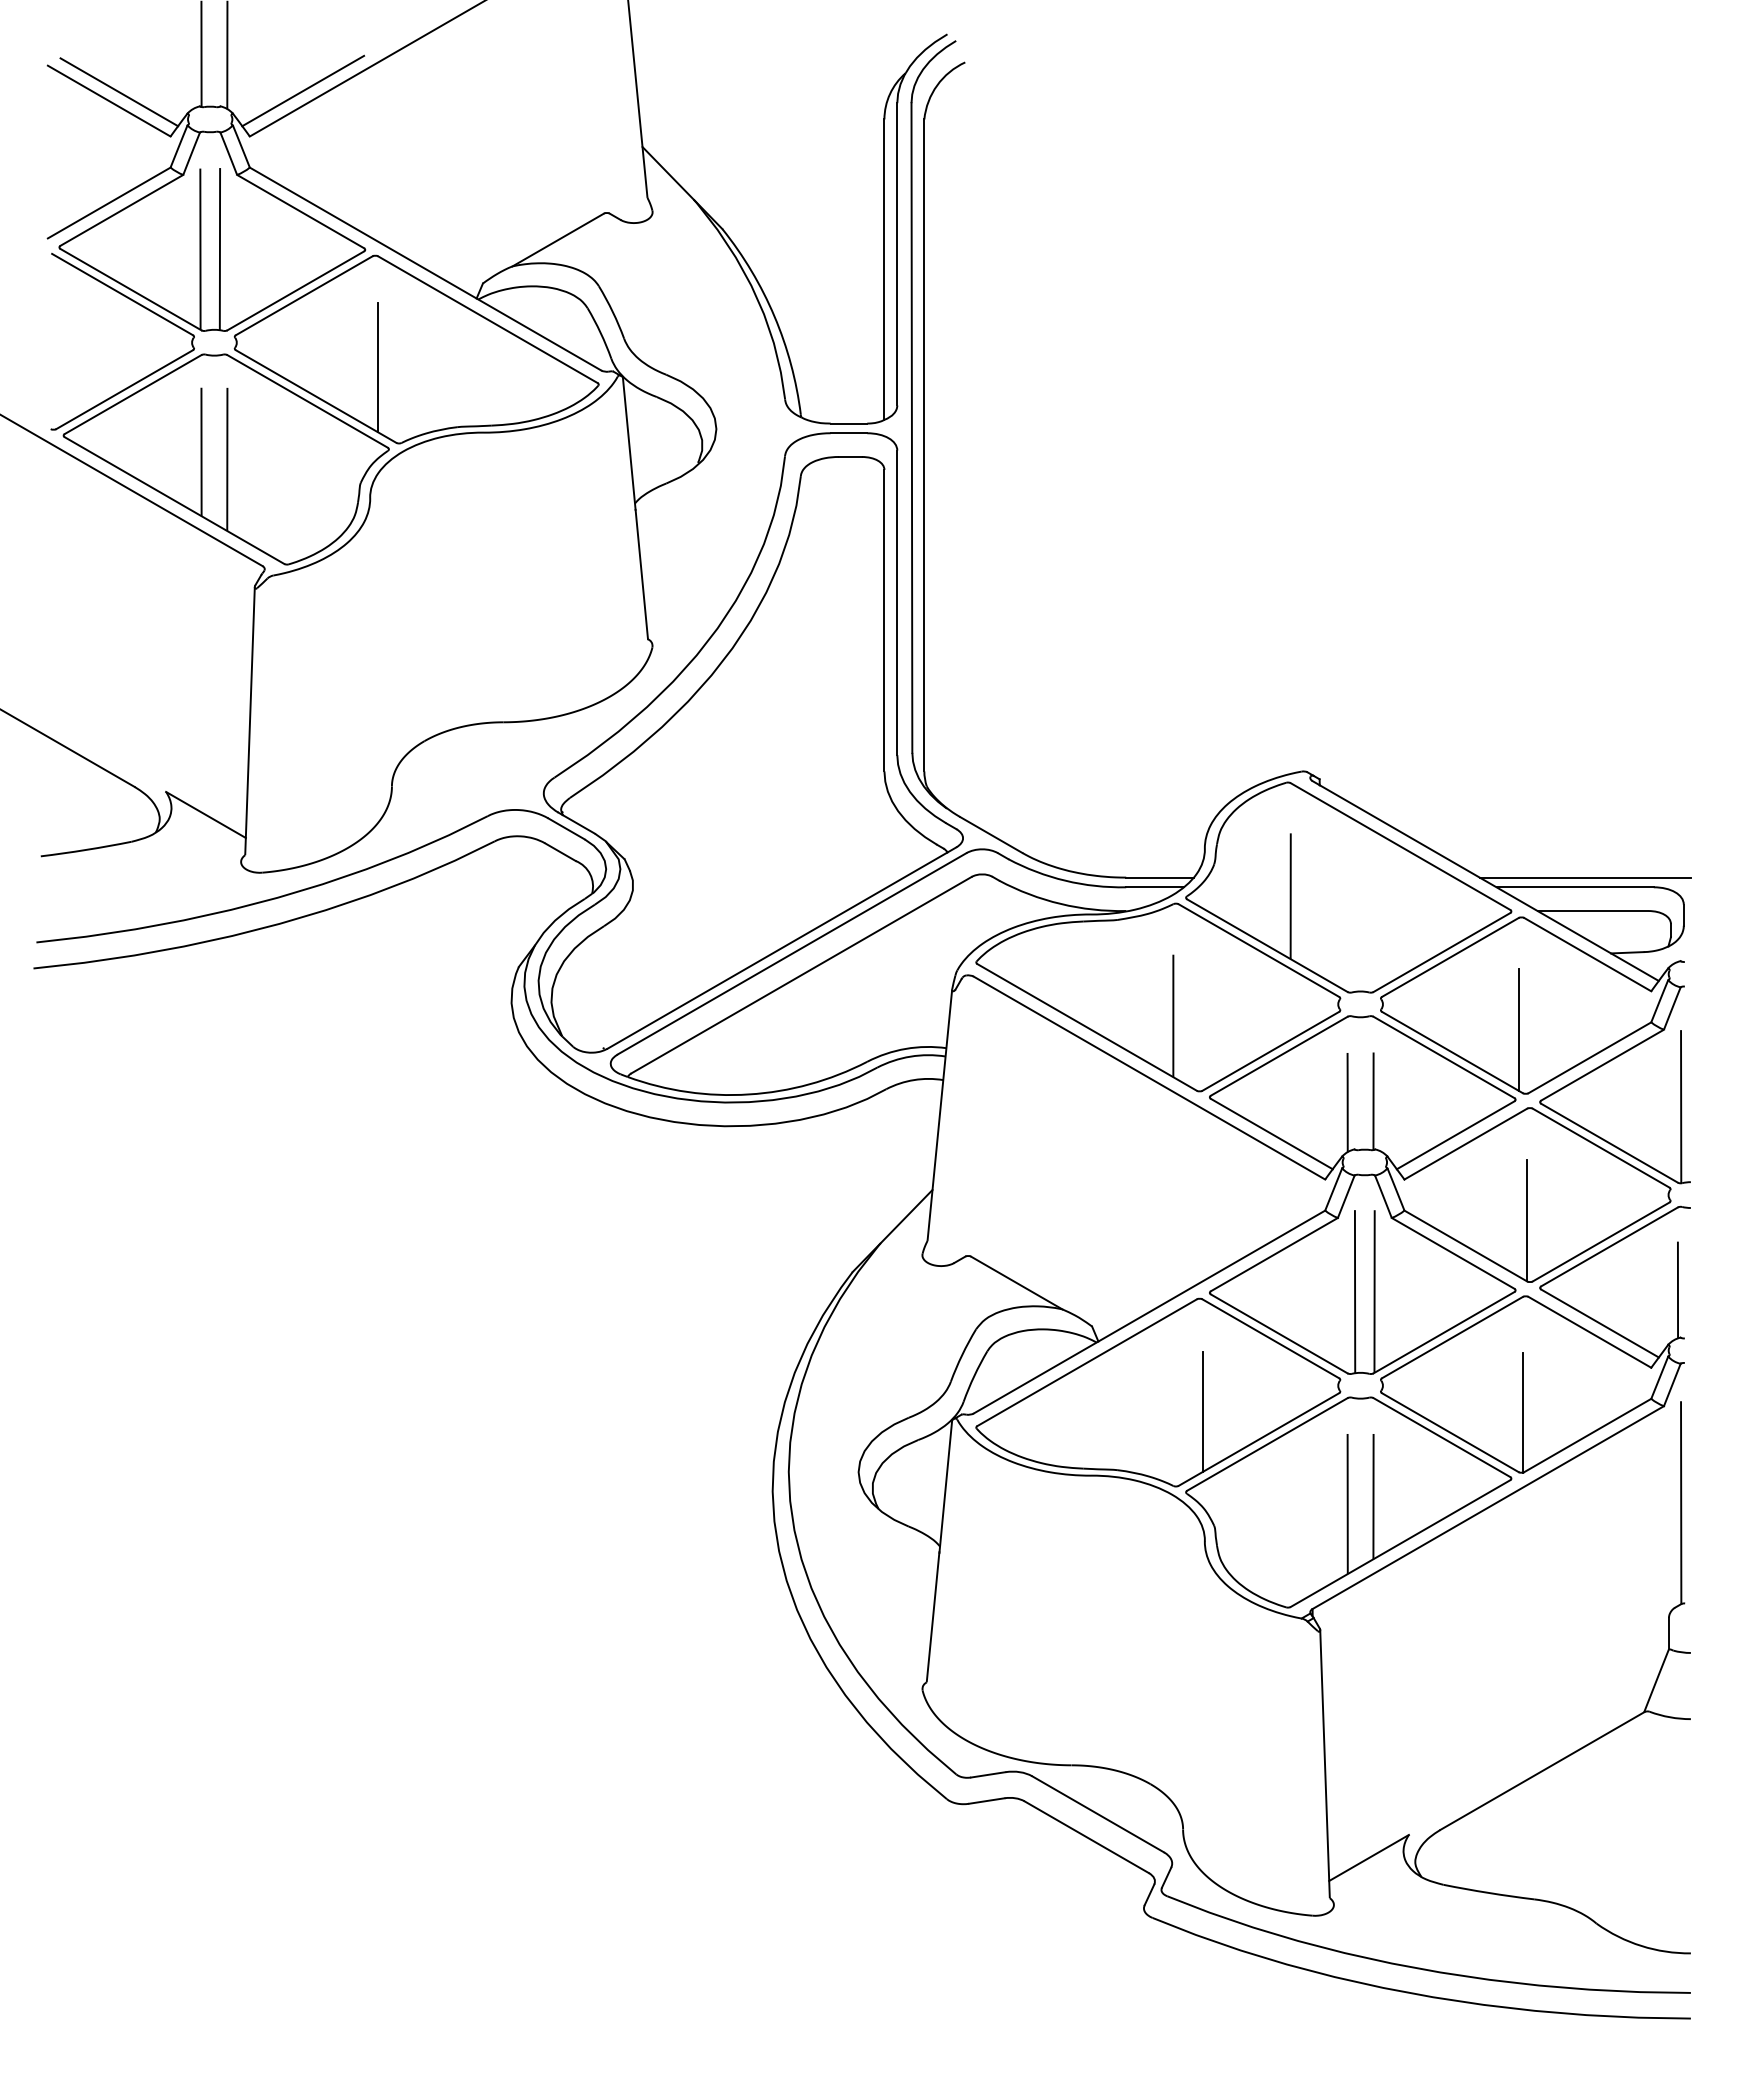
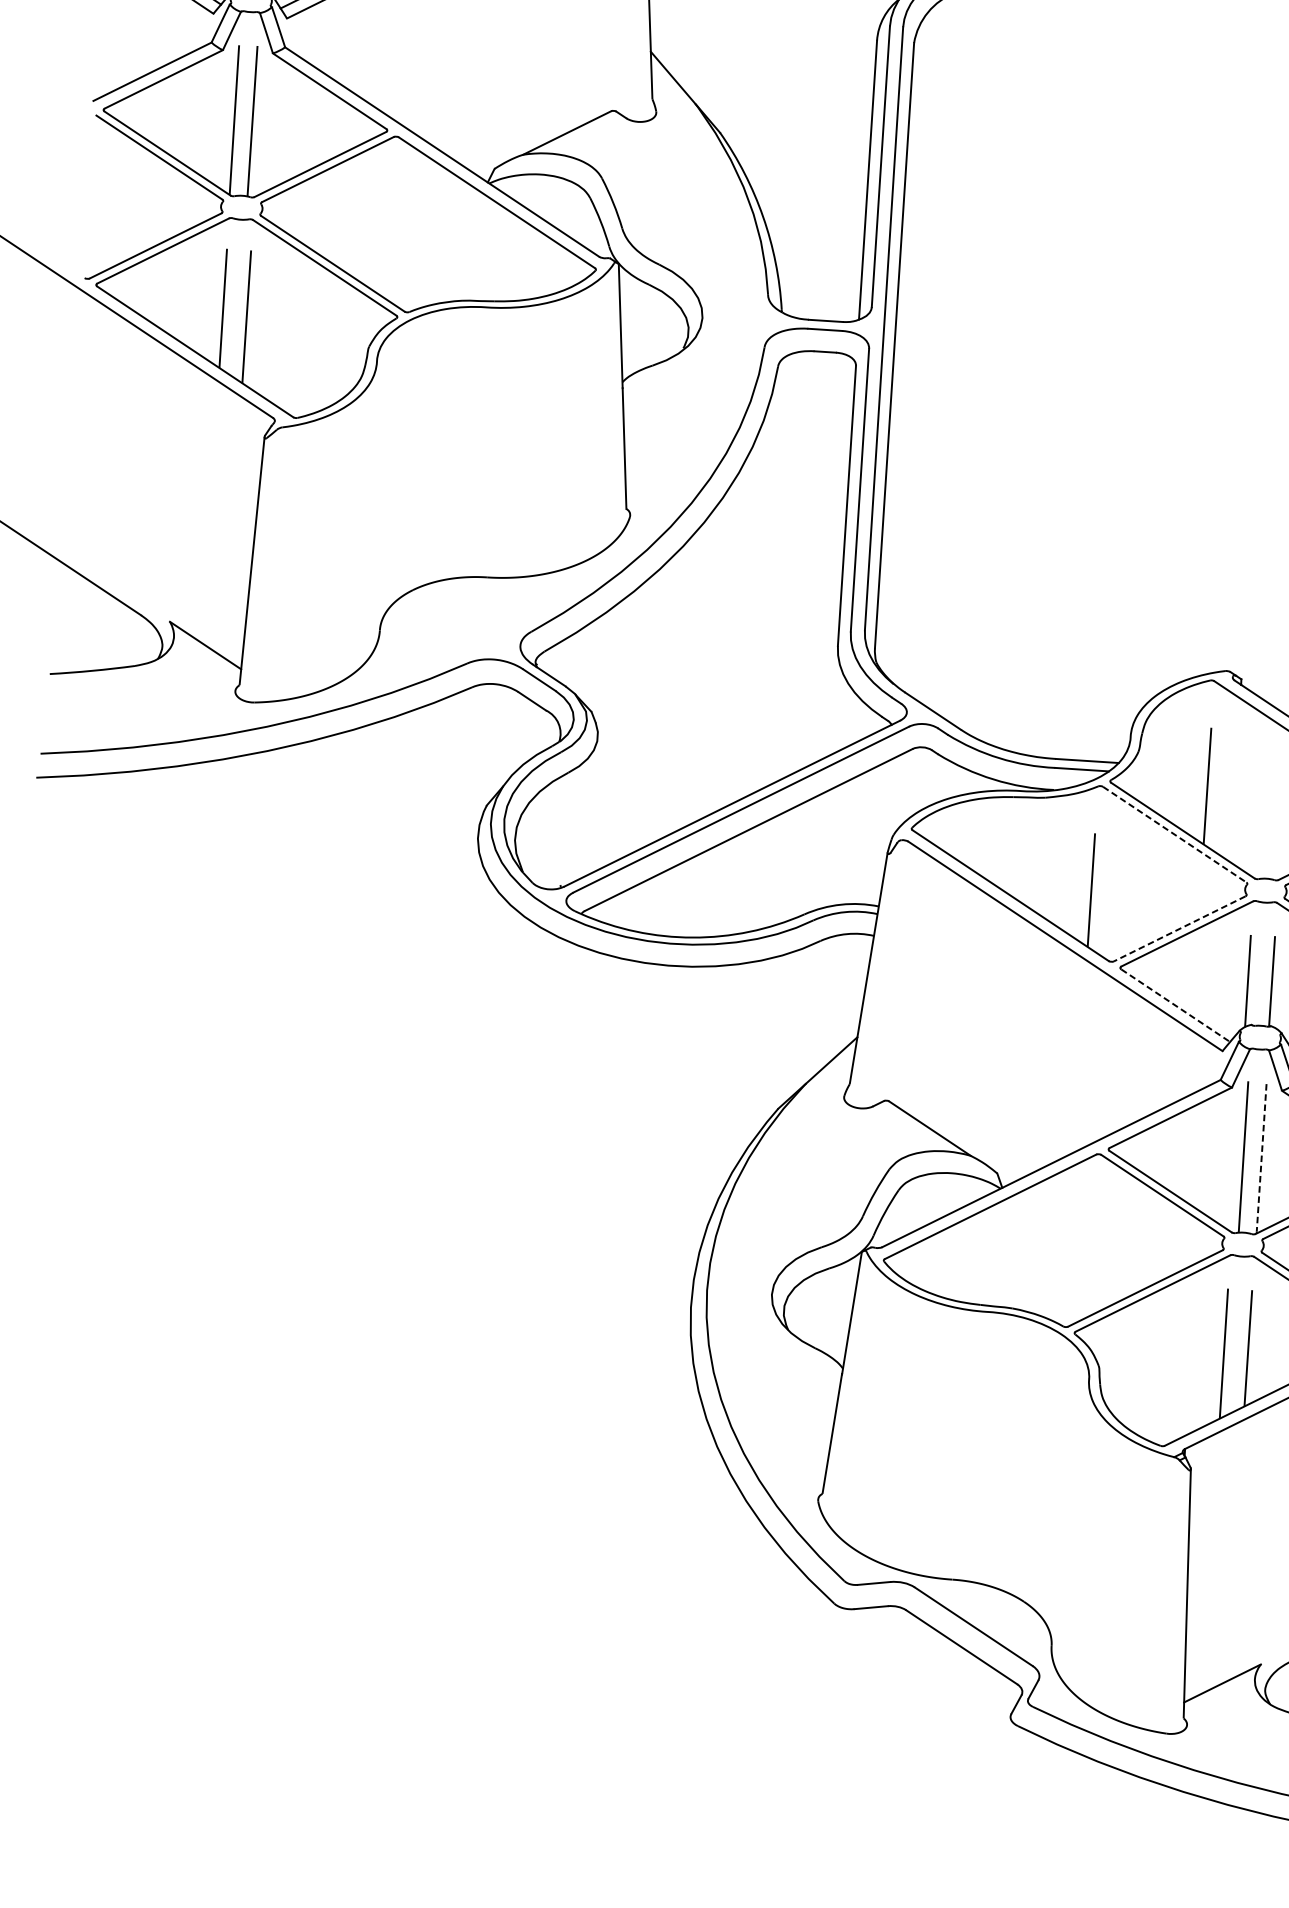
line: (378, 367) -> (392, 240), removed
line: (1258, 950) -> (1174, 834), solid -> dashed
line: (1270, 1051) -> (1179, 929), solid -> dashed
line: (1272, 1134) -> (1176, 1006), solid -> dashed
line: (1374, 1292) -> (1261, 1158), solid -> dashed
line: (1202, 1411) -> (1094, 1259), removed

